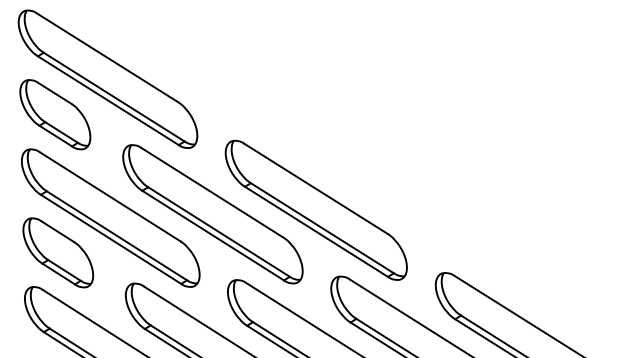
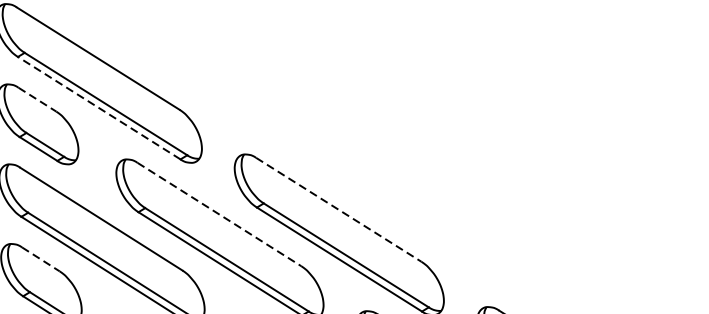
line: (55, 93) -> (38, 99), solid -> dashed
line: (107, 100) -> (98, 107), solid -> dashed
line: (315, 188) -> (338, 209), solid -> dashed
line: (212, 192) -> (219, 214), solid -> dashed
line: (58, 231) -> (41, 259), solid -> dashed

